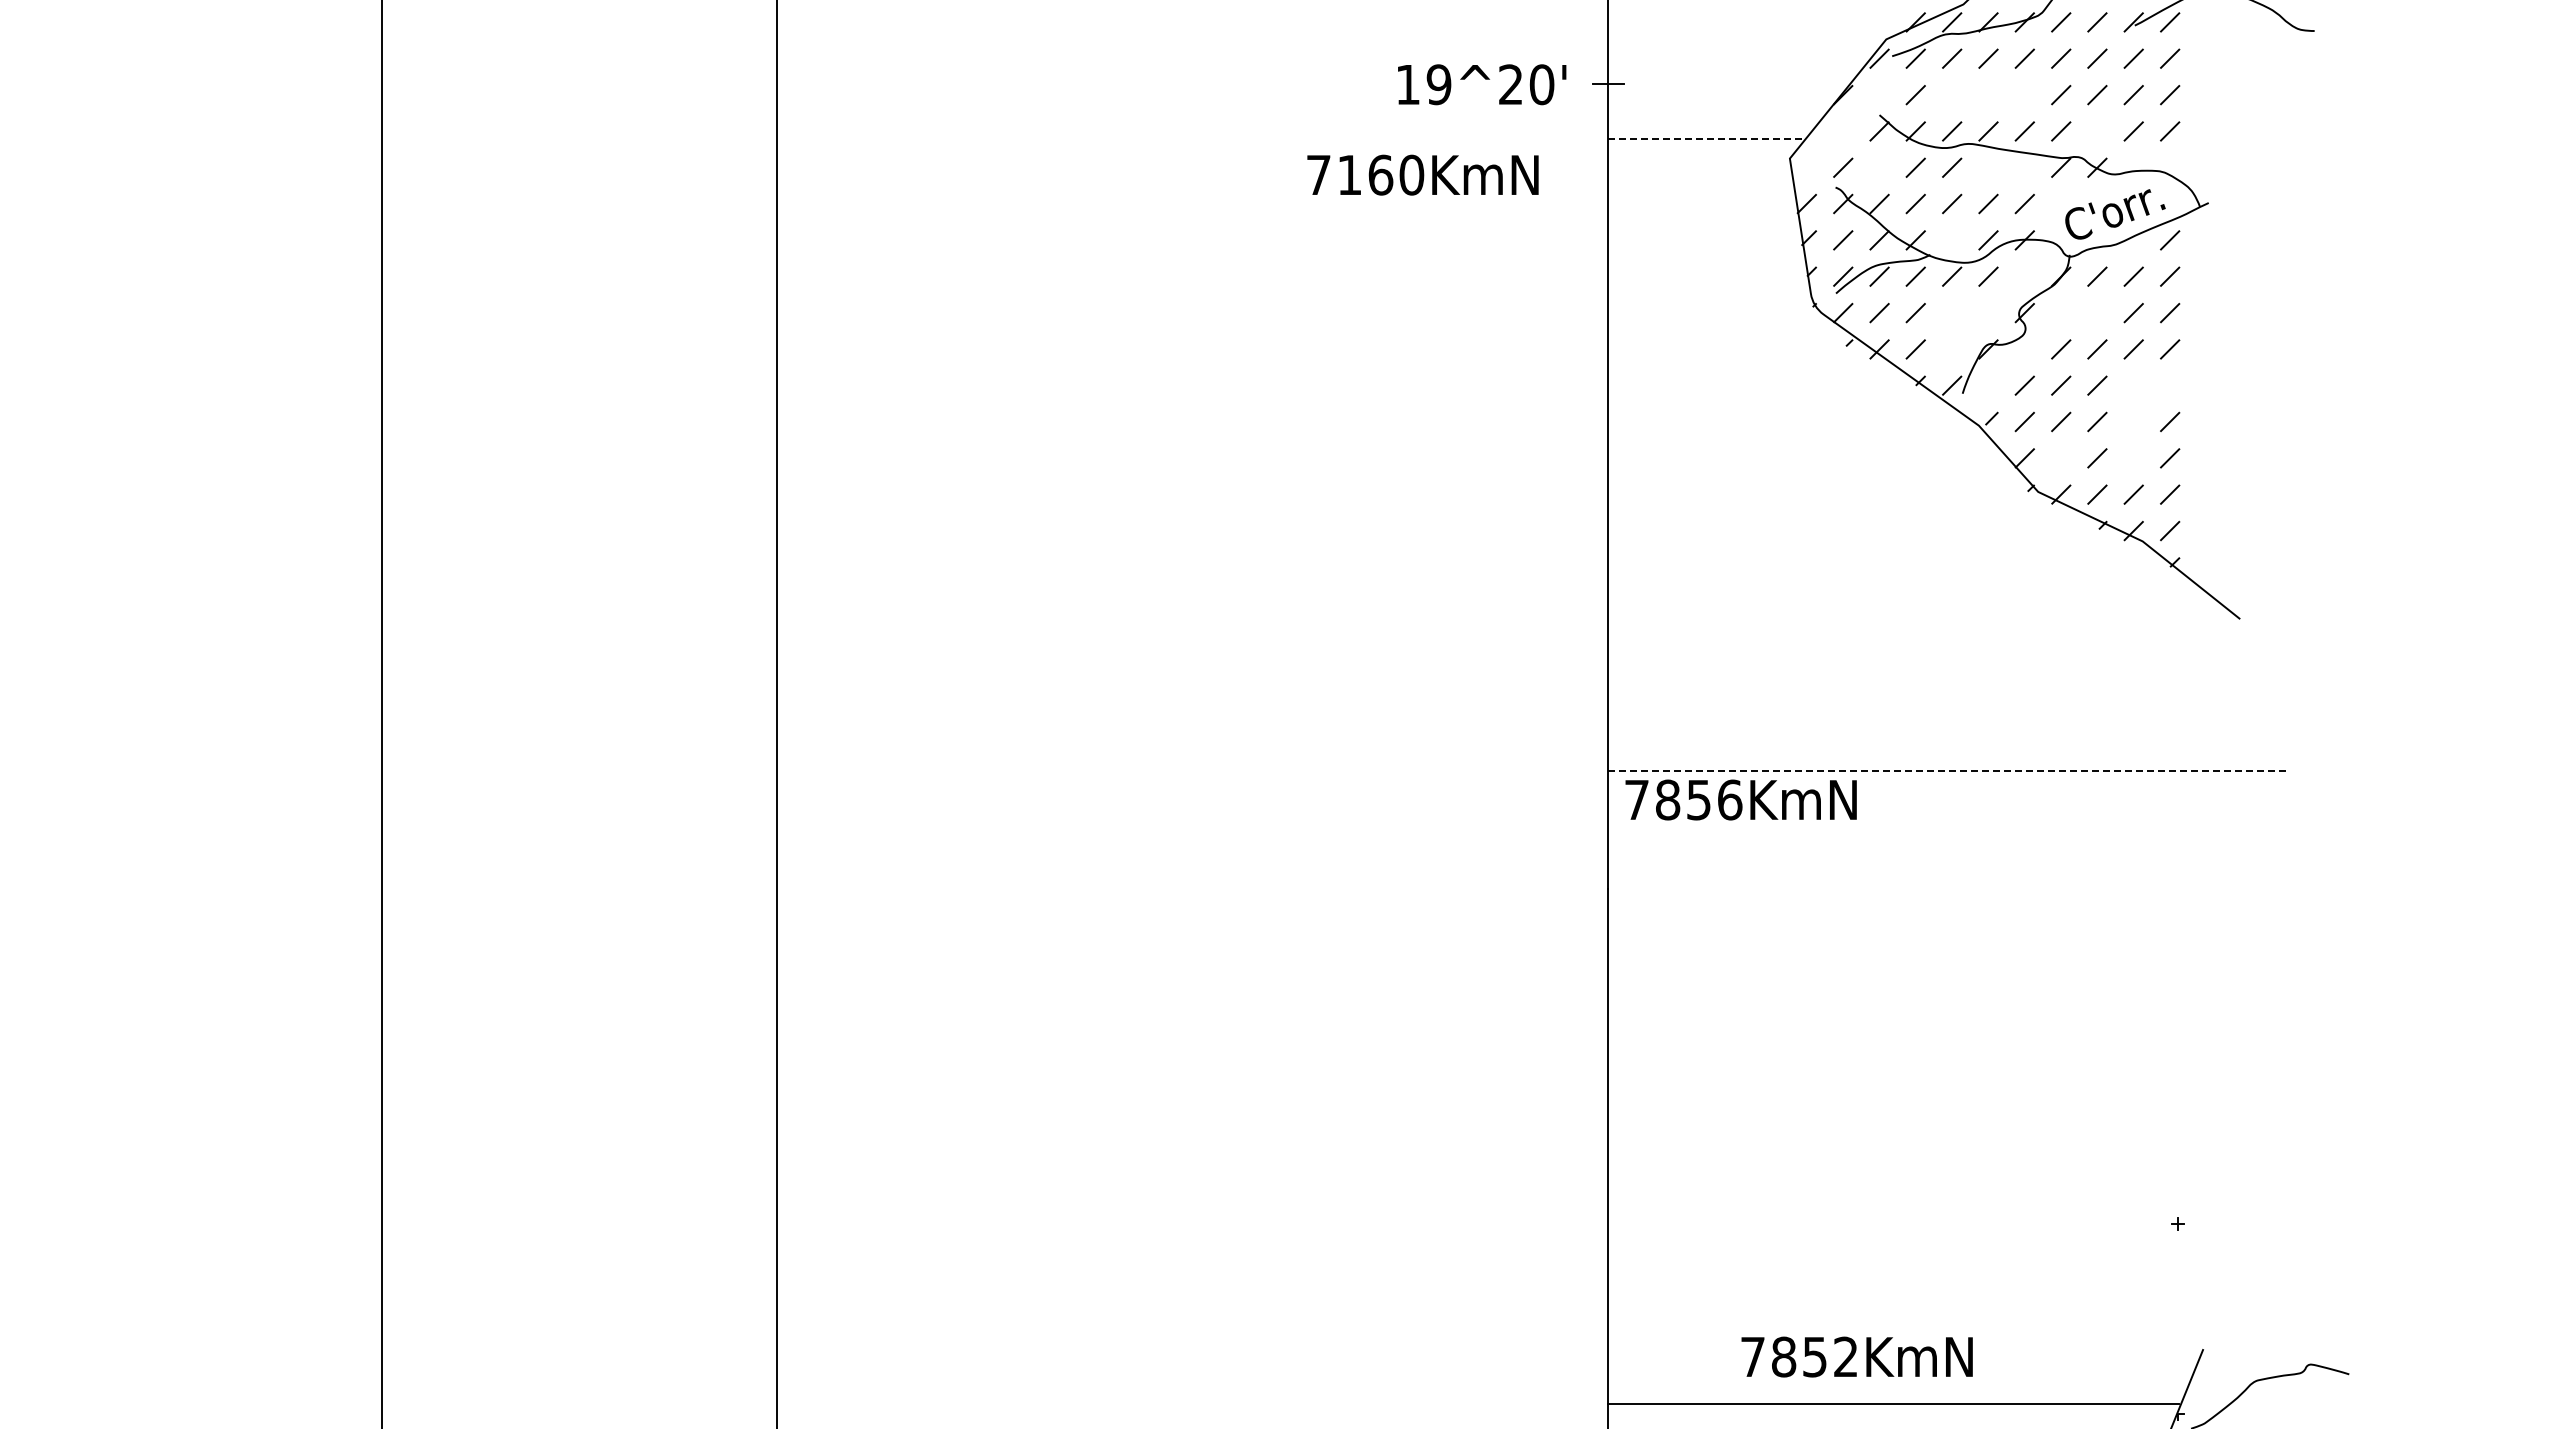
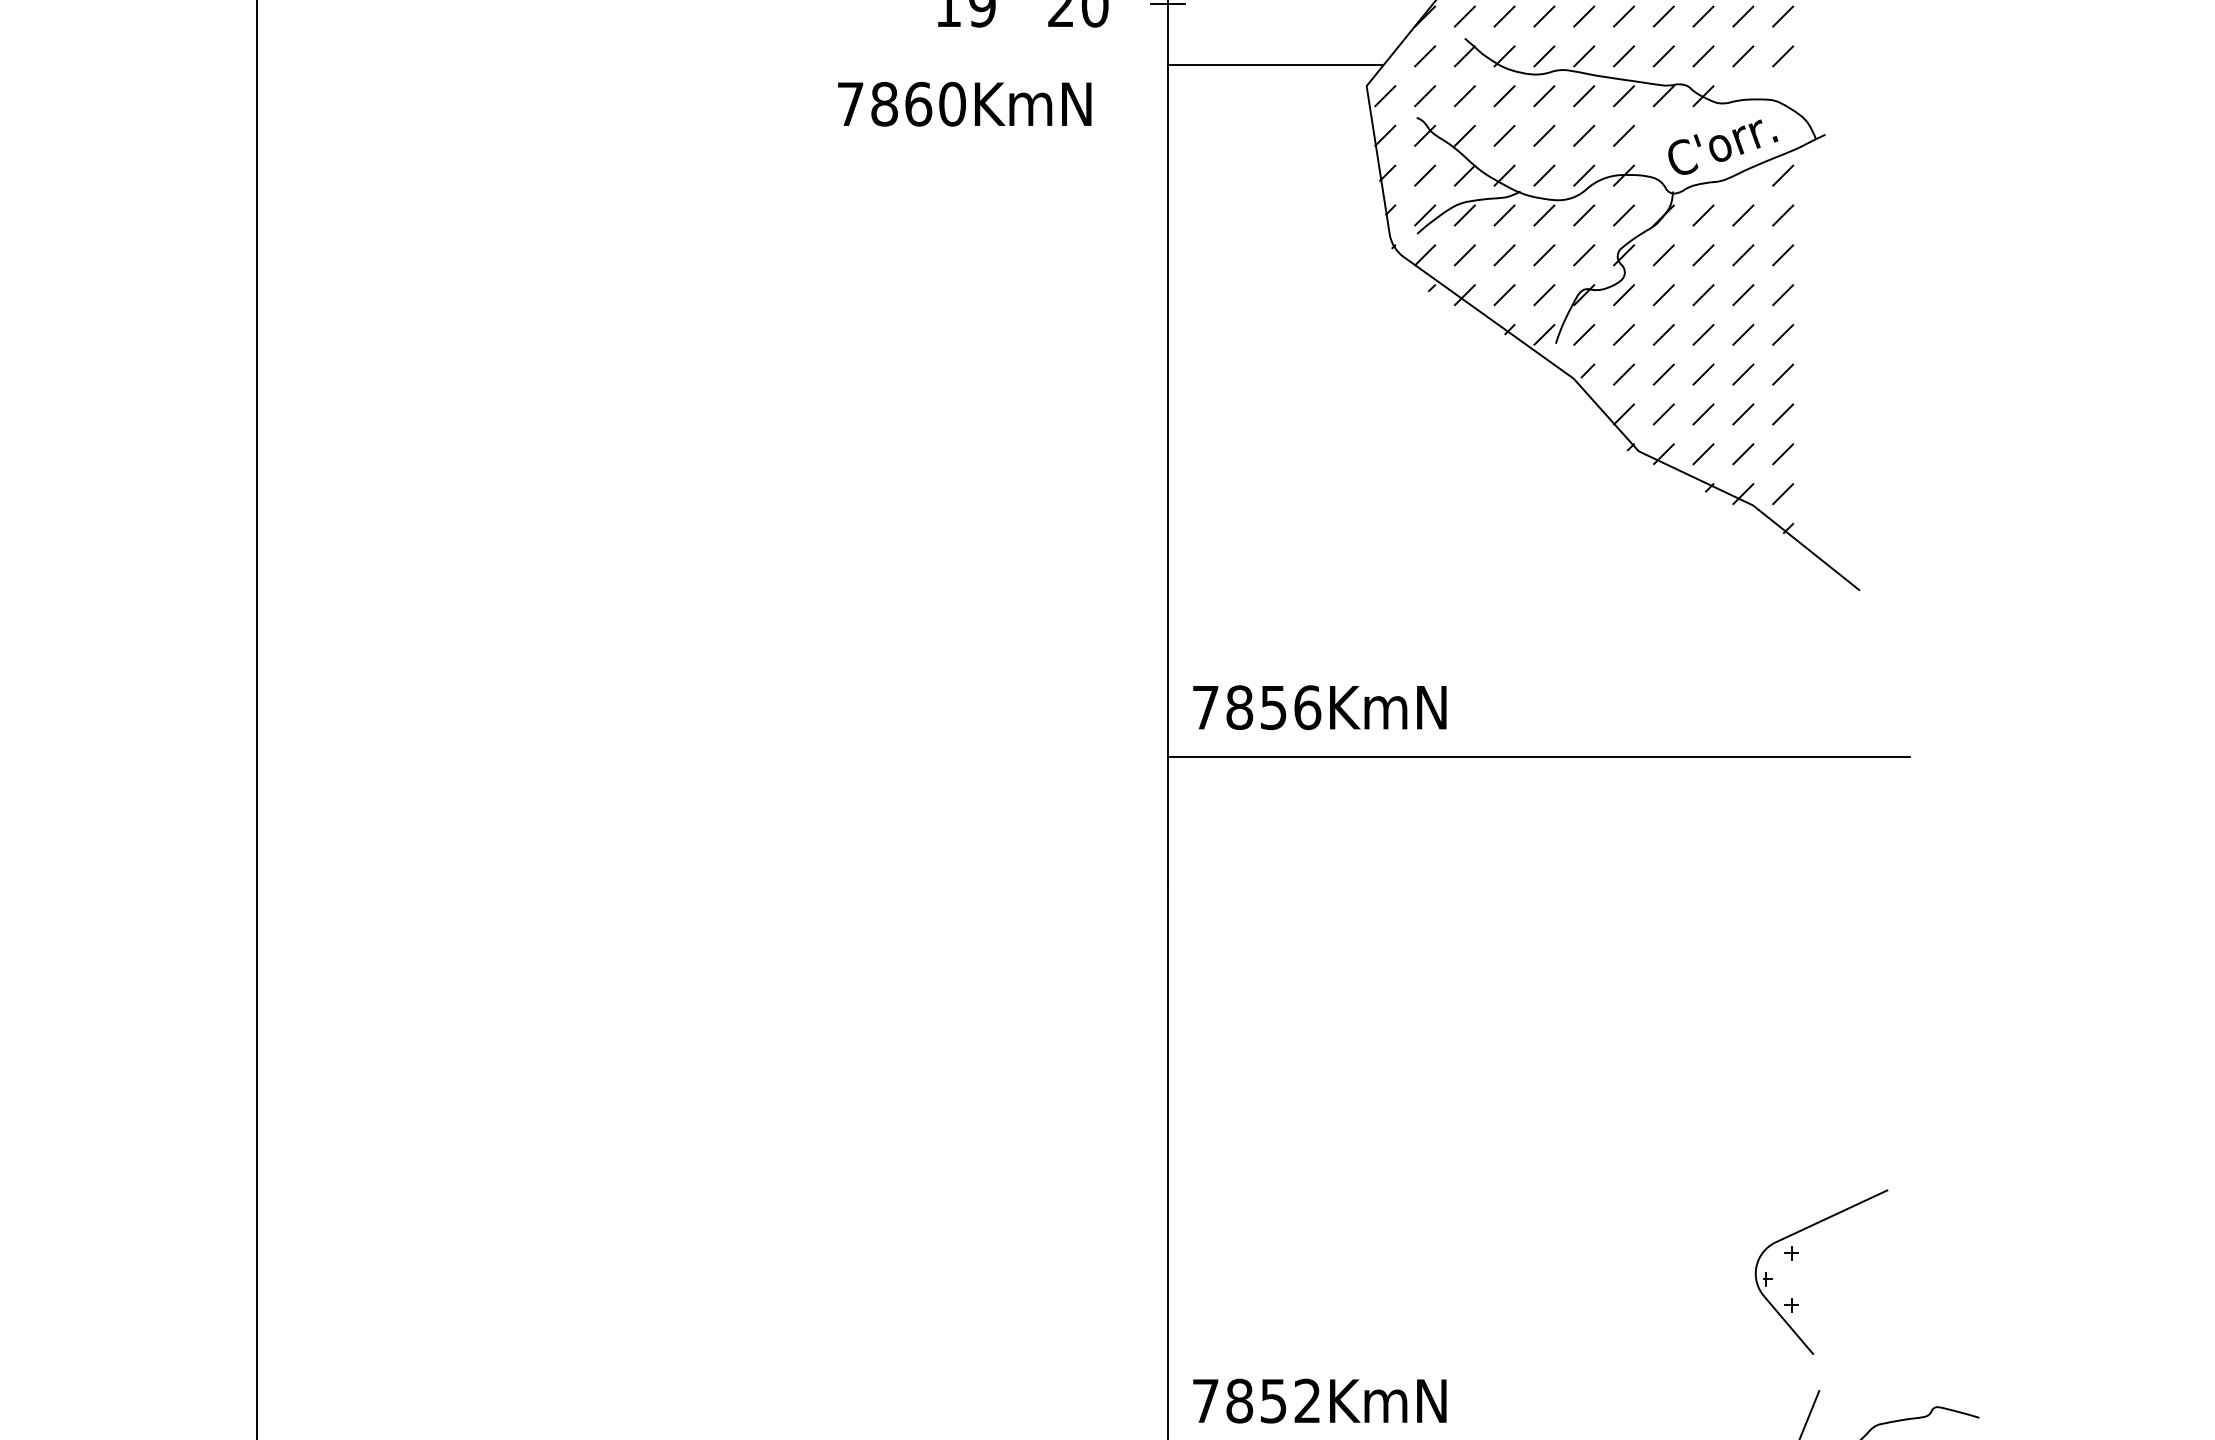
line: (1879, 95) -> (1464, 16), added
line: (1952, 95) -> (1544, 16), added
line: (1988, 95) -> (1584, 16), added
line: (2024, 95) -> (1623, 16), added
line: (1843, 131) -> (1425, 56), added
line: (2097, 131) -> (1703, 56), added
line: (1706, 139) -> (1275, 65), dashed -> solid
line: (1806, 167) -> (1384, 95), added
line: (1879, 167) -> (1464, 95), added
line: (1988, 167) -> (1584, 95), added
line: (2024, 167) -> (1623, 95), added
text: (1349, 174) -> (884, 103), 7160KmN -> 7860KmN
line: (1952, 240) -> (1544, 175), added
line: (2024, 276) -> (1623, 215), added
line: (1952, 313) -> (1544, 255), added
line: (1988, 313) -> (1584, 255), added
line: (2061, 313) -> (1664, 255), added
line: (2097, 313) -> (1703, 255), added
line: (1952, 349) -> (1544, 295), added
line: (2024, 349) -> (1623, 295), added
line: (1988, 385) -> (1584, 334), added
line: (2133, 385) -> (1743, 334), added
line: (2170, 385) -> (1783, 334), added
line: (2133, 421) -> (1743, 374), added
line: (2061, 458) -> (1664, 414), added
line: (2133, 458) -> (1743, 414), added
line: (1947, 771) -> (1539, 757), dashed -> solid
text: (1740, 799) -> (1319, 707), moved
part: (2178, 1265) -> (1792, 1298), added
text: (1856, 1356) -> (1319, 1400), moved

